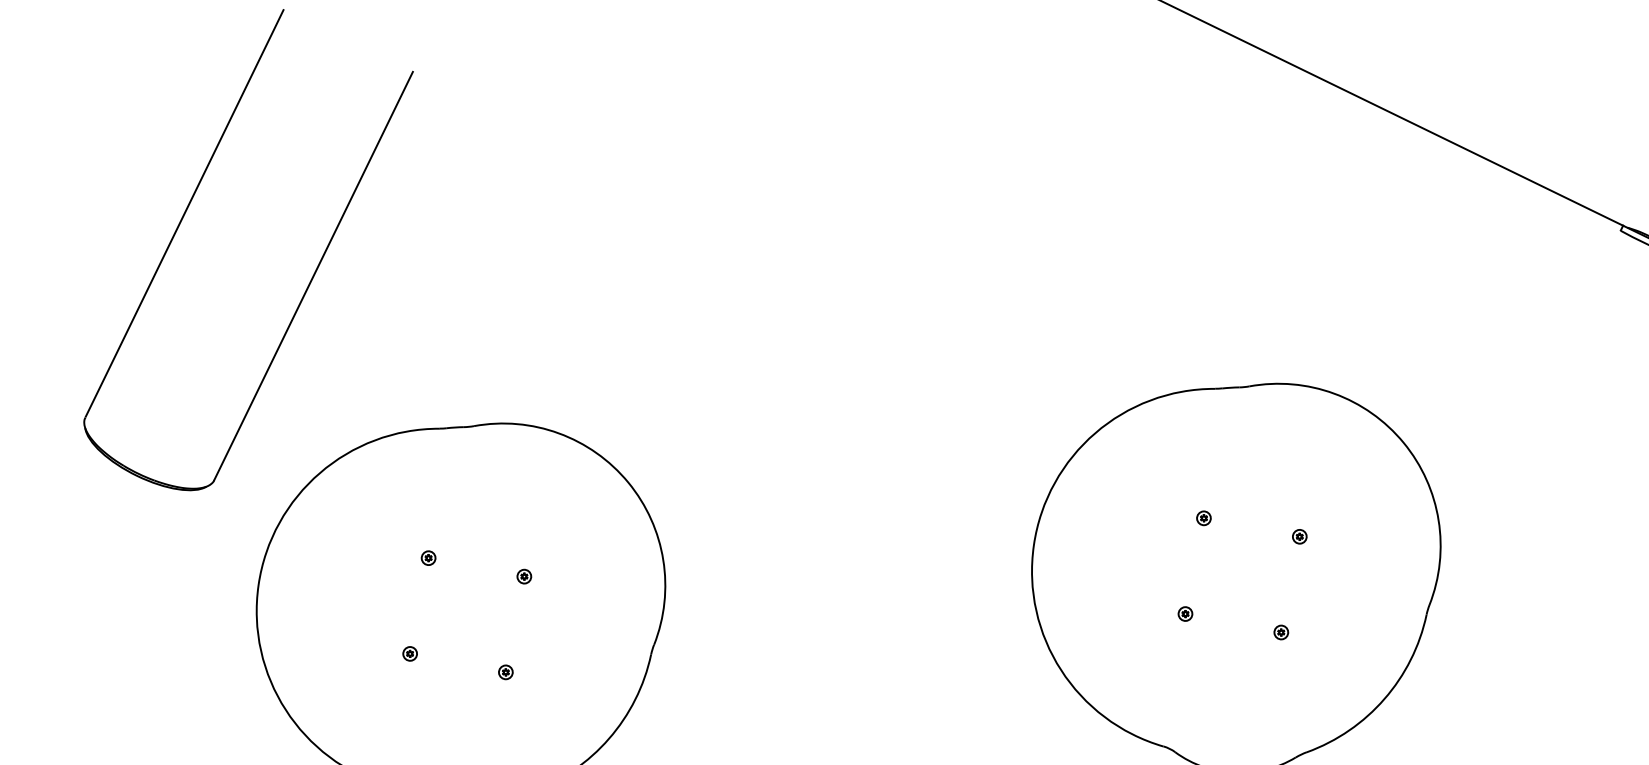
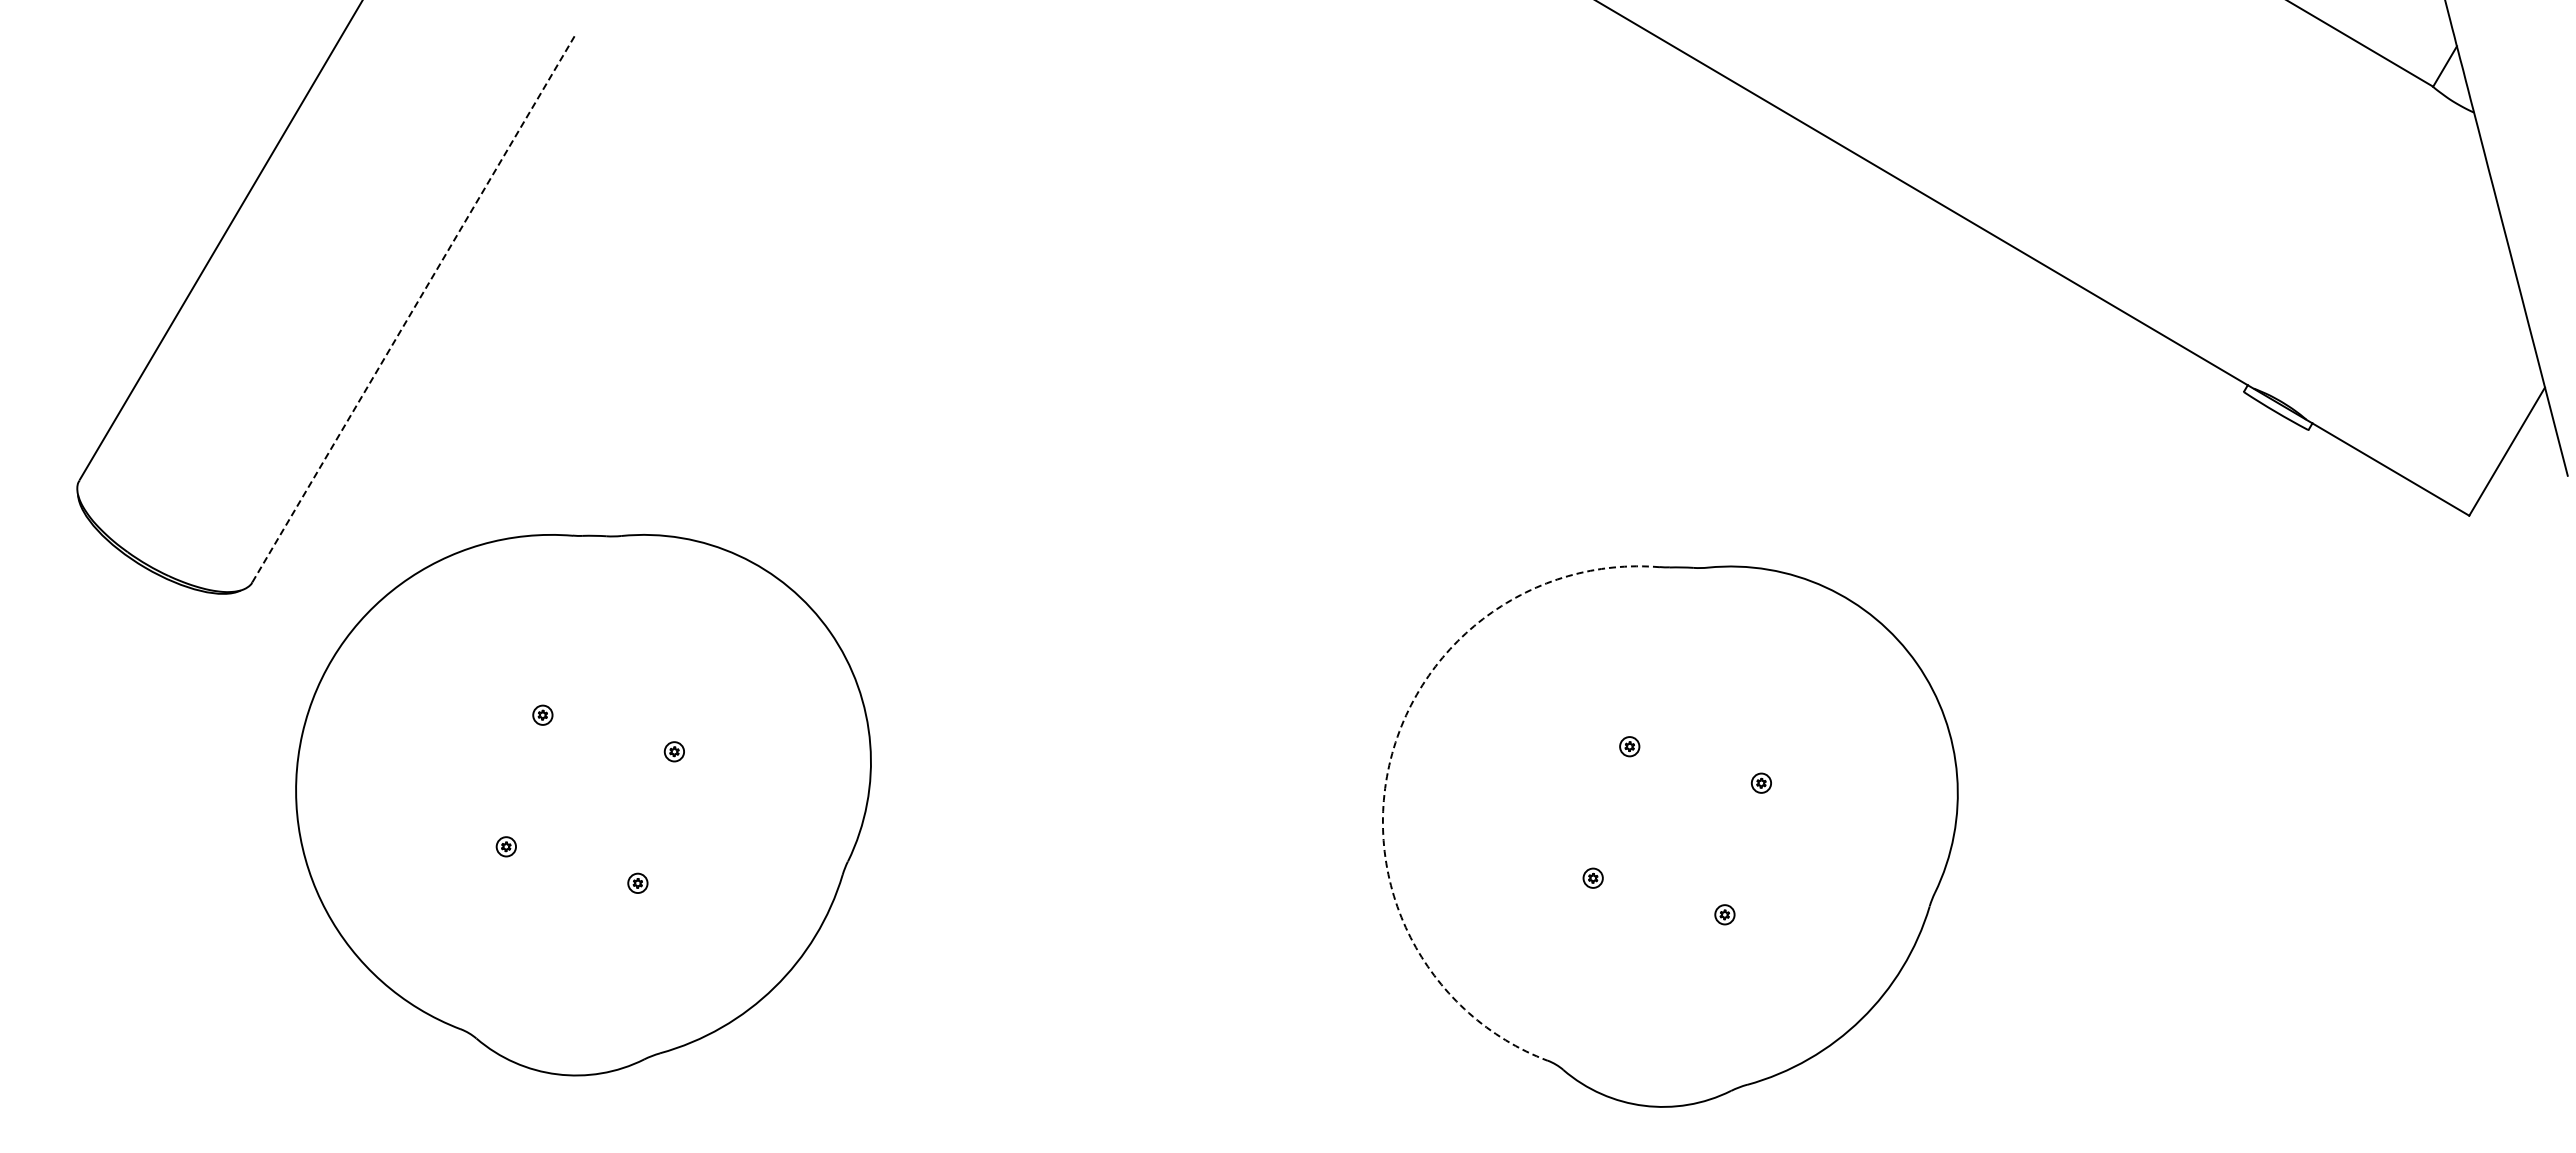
line: (313, 276) -> (413, 308), solid -> dashed
arc: (1034, 545) -> (1389, 765), solid -> dashed

